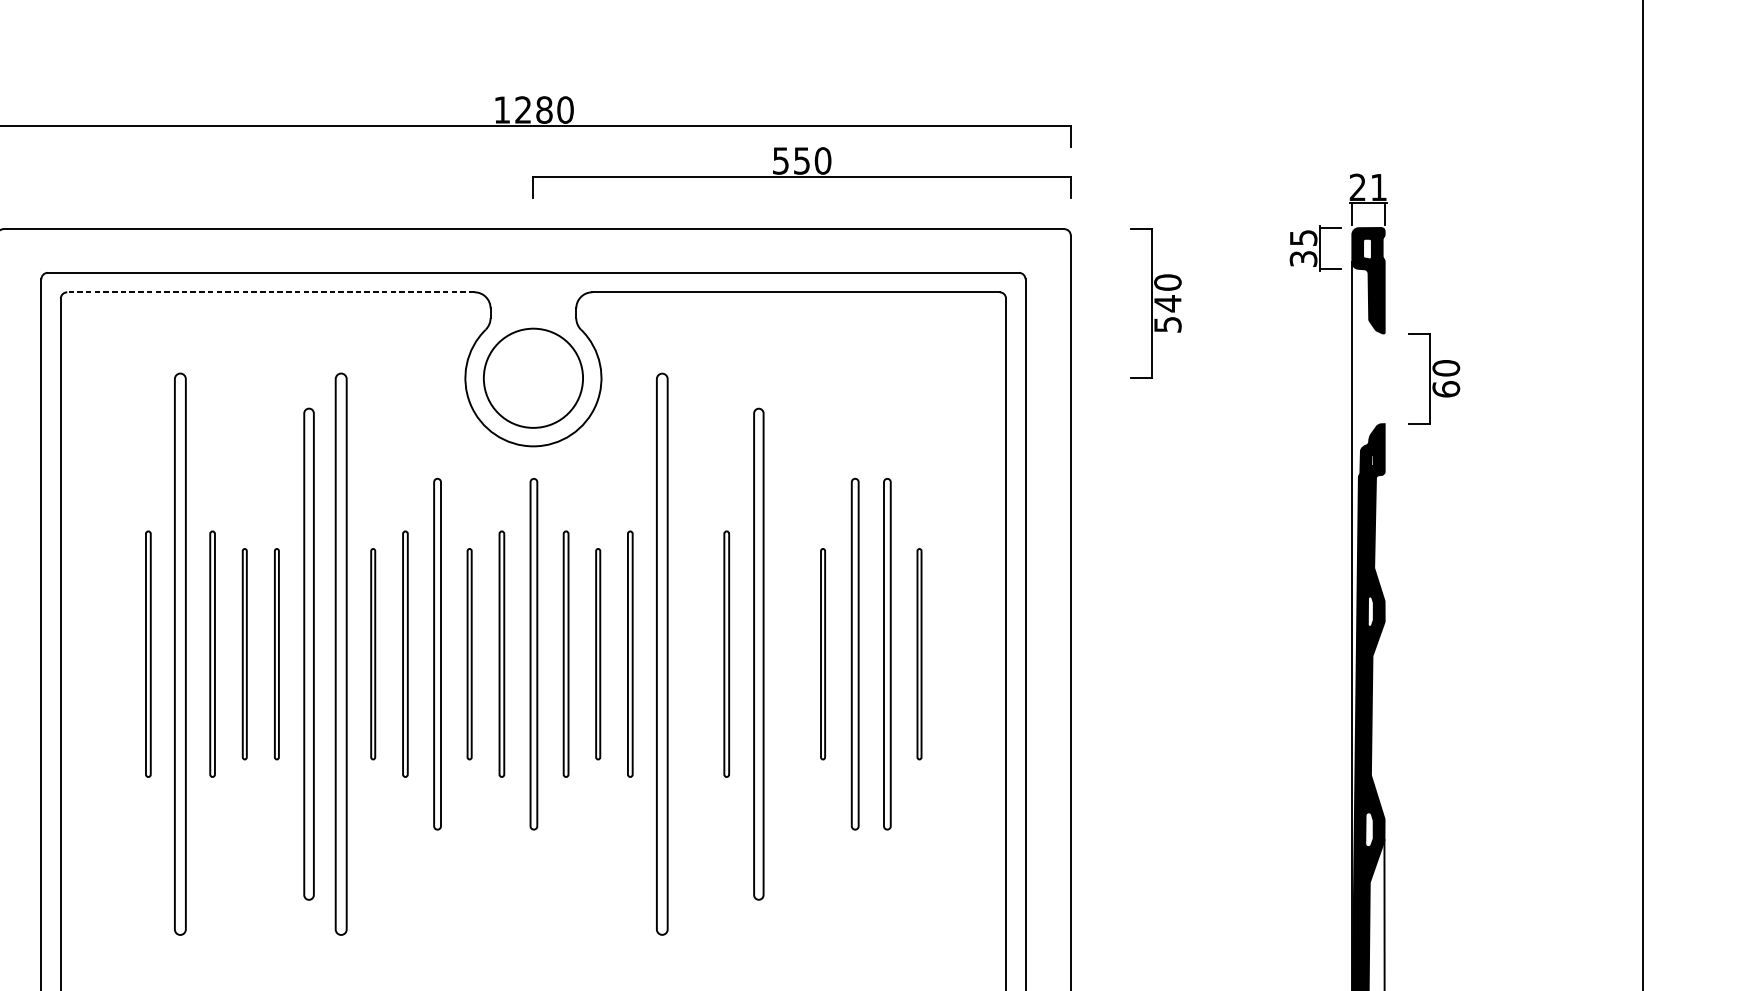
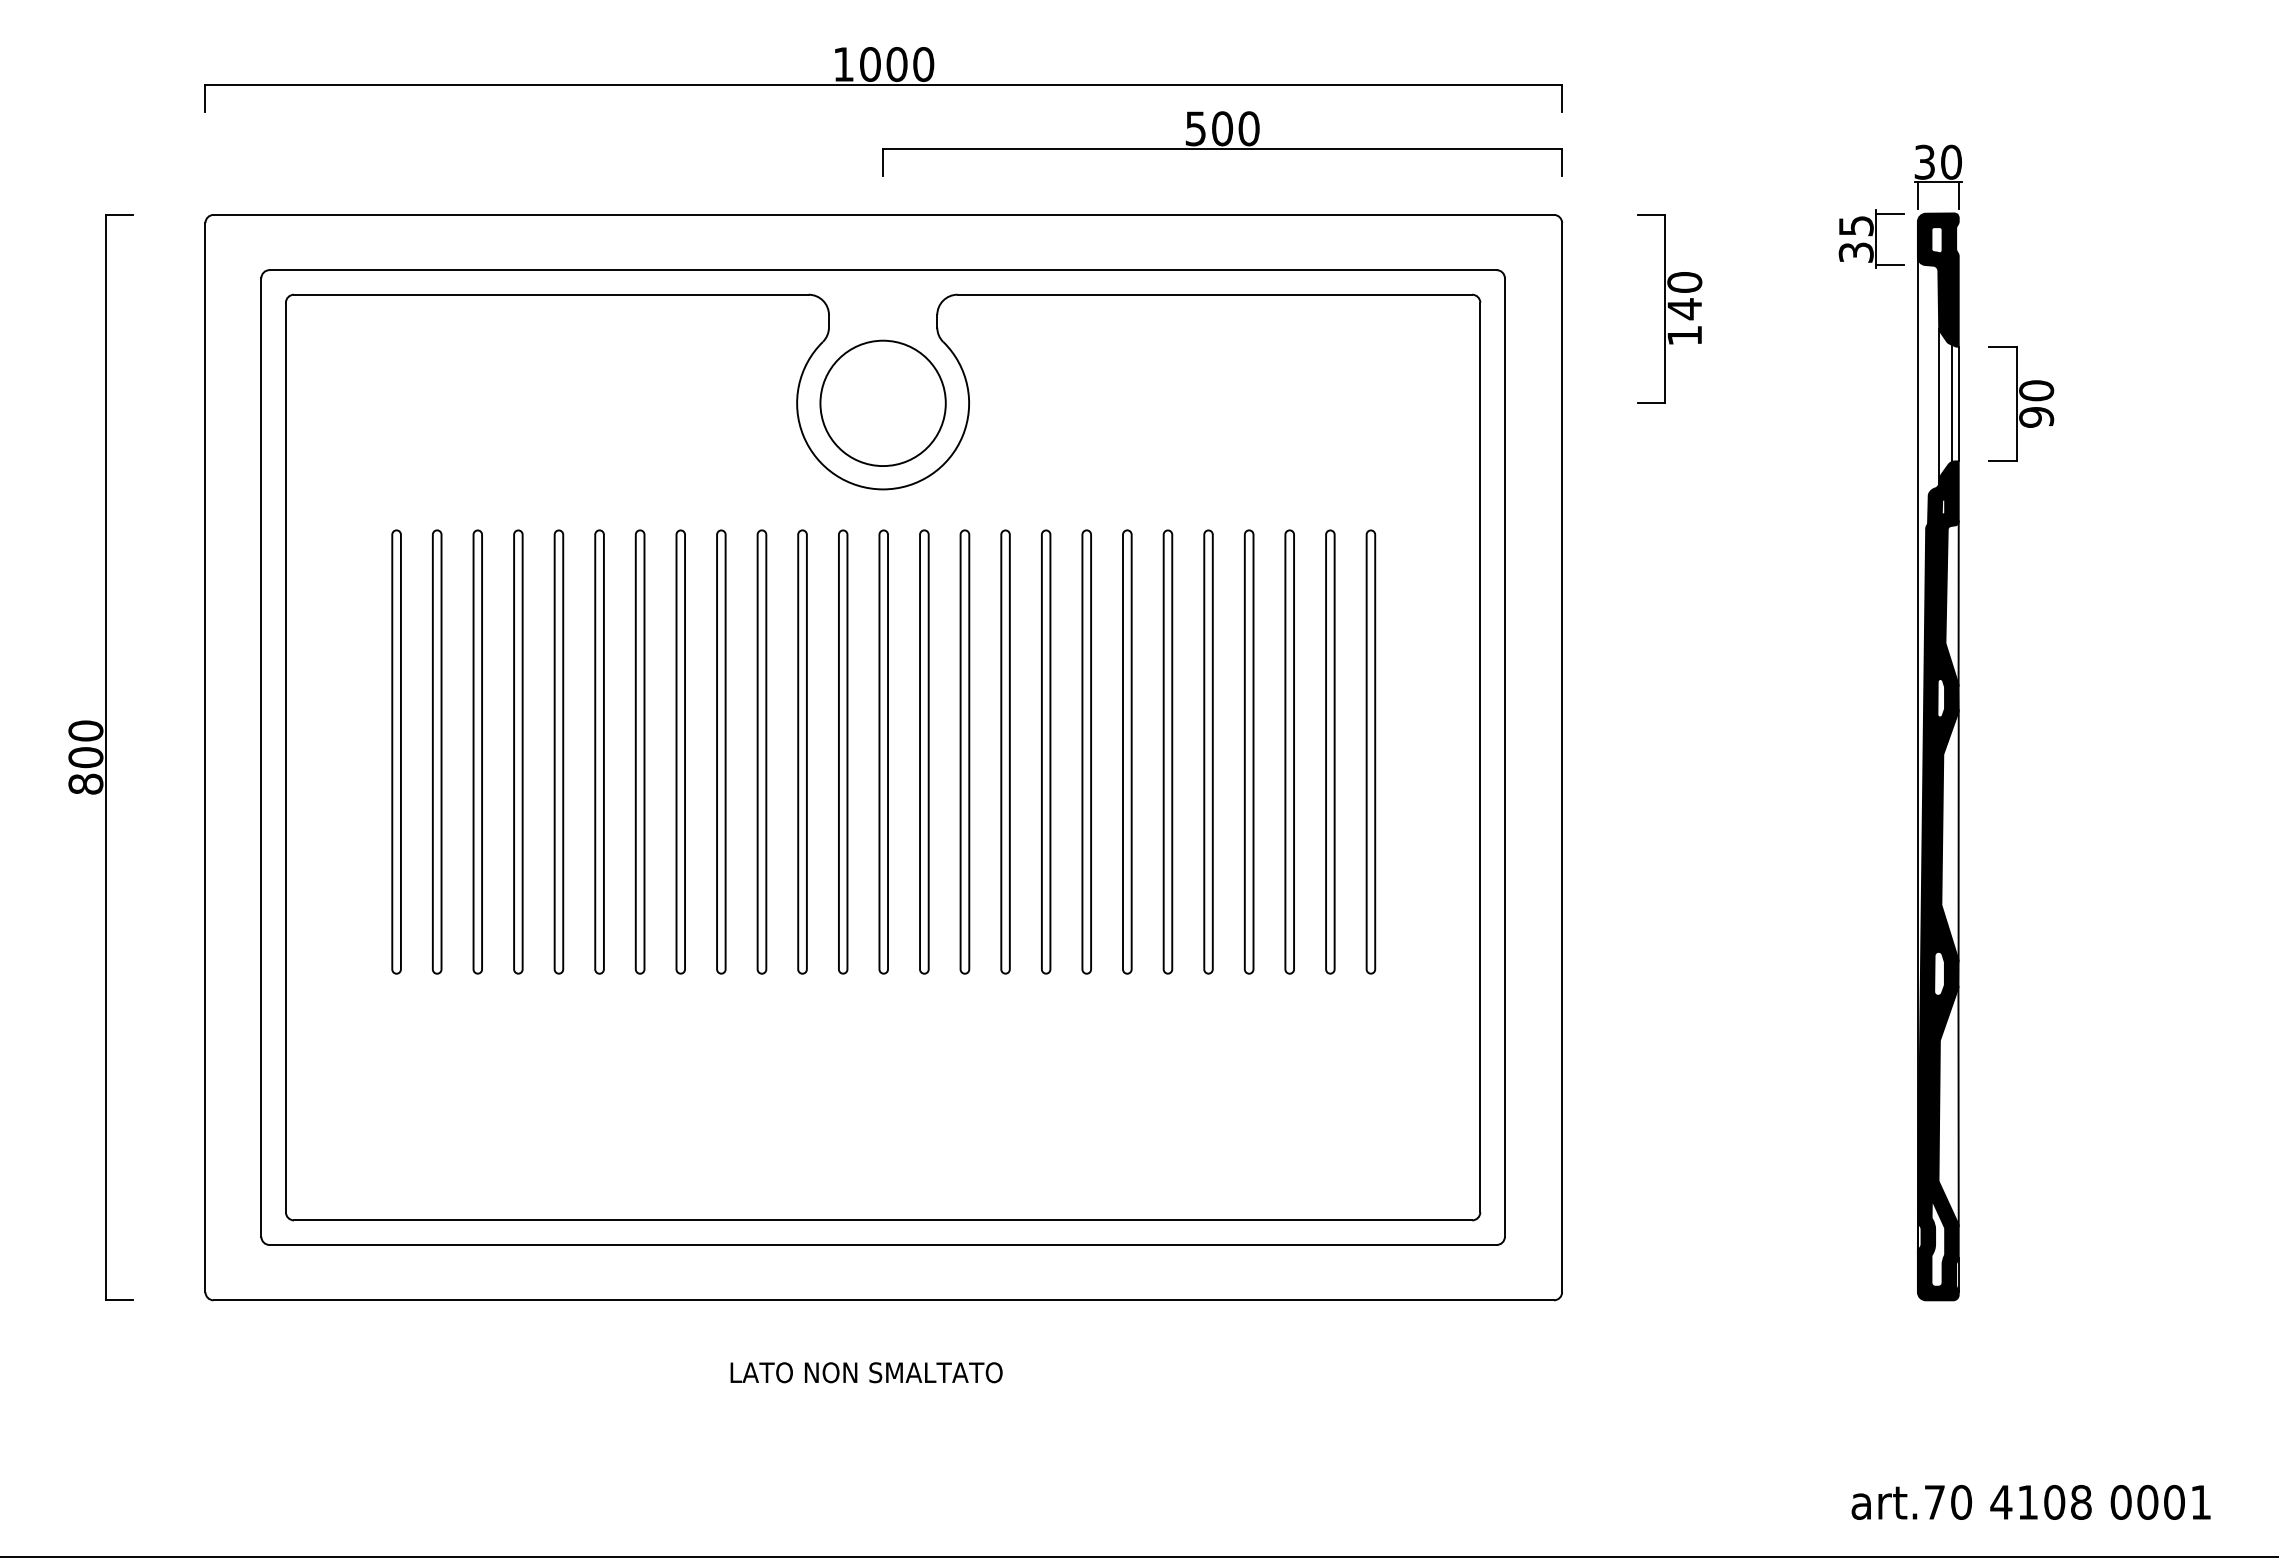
text: (533, 110) -> (883, 64), 1280 -> 1000
text: (802, 160) -> (1222, 128), 550 -> 500
text: (1367, 186) -> (1937, 161), 21 -> 30
line: (270, 292) -> (550, 294), dashed -> solid
text: (1167, 324) -> (1684, 335), 540 -> 140
line: (1378, 378) -> (1951, 403), added
line: (1384, 378) -> (1958, 403), added
line: (1369, 379) -> (1939, 405), added
text: (1446, 388) -> (2036, 416), 60 -> 90
line: (1384, 536) -> (1958, 603), added
part: (148, 653) -> (396, 751), size x1.43
part: (180, 653) -> (437, 751), size x0.62
part: (212, 653) -> (477, 751), size x1.43
part: (244, 653) -> (518, 751), size x1.67
part: (276, 653) -> (558, 751), size x1.67
part: (308, 653) -> (599, 751), size x0.71
part: (340, 653) -> (639, 751), size x0.62
part: (373, 653) -> (680, 751), size x1.67
part: (405, 653) -> (721, 751), size x1.43
part: (469, 653) -> (802, 751), size x1.67
part: (502, 653) -> (843, 751), size x1.43
part: (566, 653) -> (924, 751), size x1.43
part: (597, 653) -> (964, 751), size x1.67
part: (630, 653) -> (1005, 751), size x1.43
part: (662, 653) -> (1046, 751), size x0.62
part: (694, 653) -> (1086, 751), added
part: (726, 653) -> (1127, 751), size x1.43
part: (758, 653) -> (1167, 751), size x0.71
part: (790, 653) -> (1208, 751), added
part: (822, 653) -> (1248, 751), size x1.67
part: (919, 653) -> (1370, 751), size x1.67
line: (1384, 720) -> (1958, 835), added

